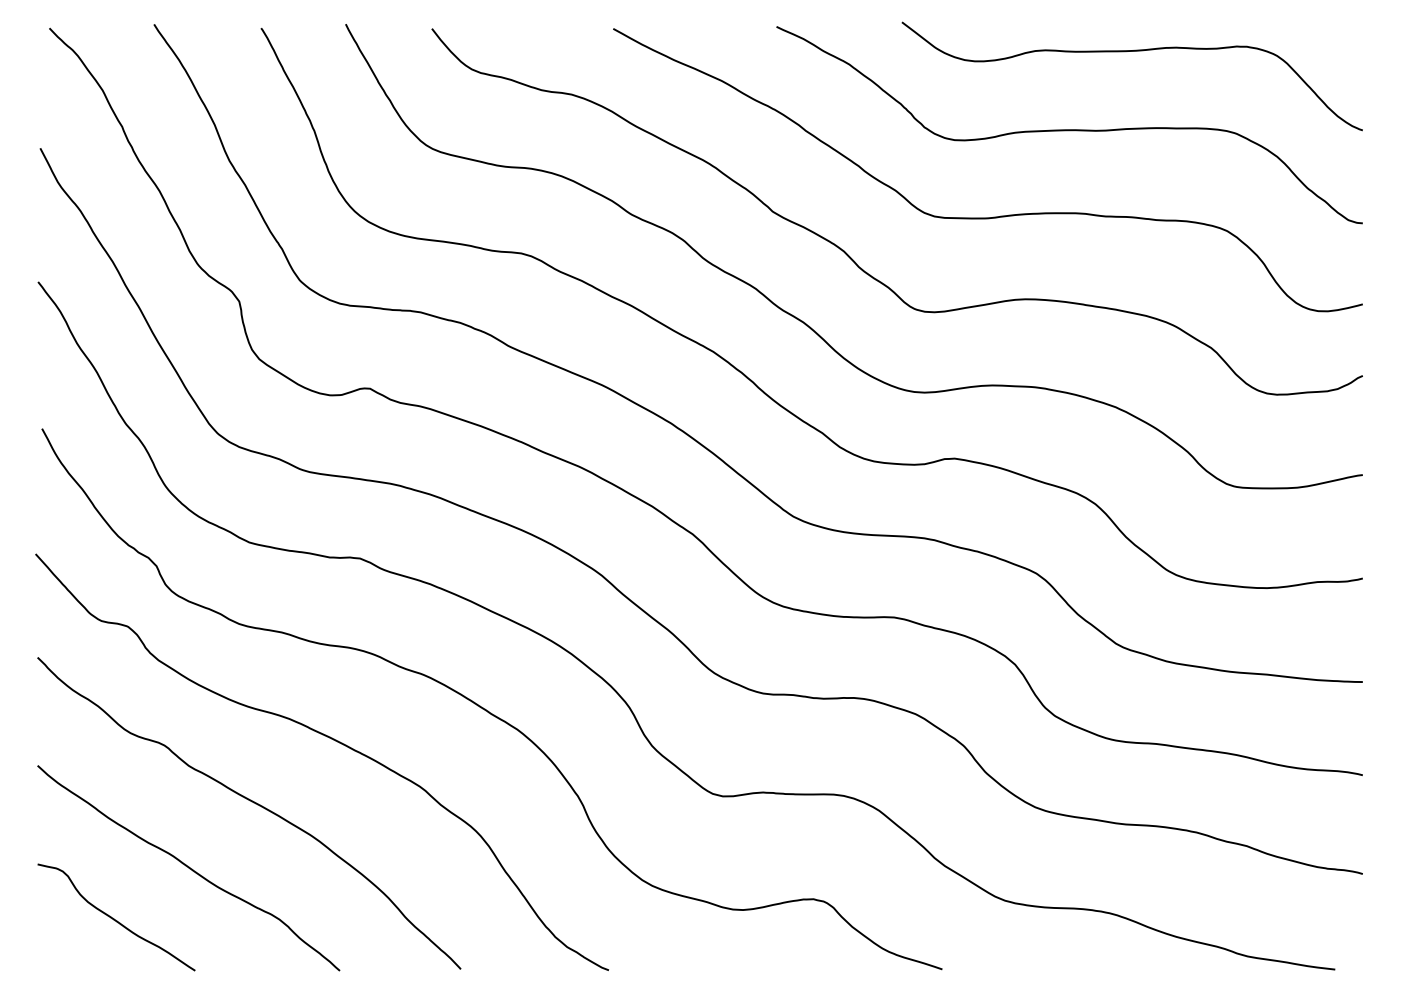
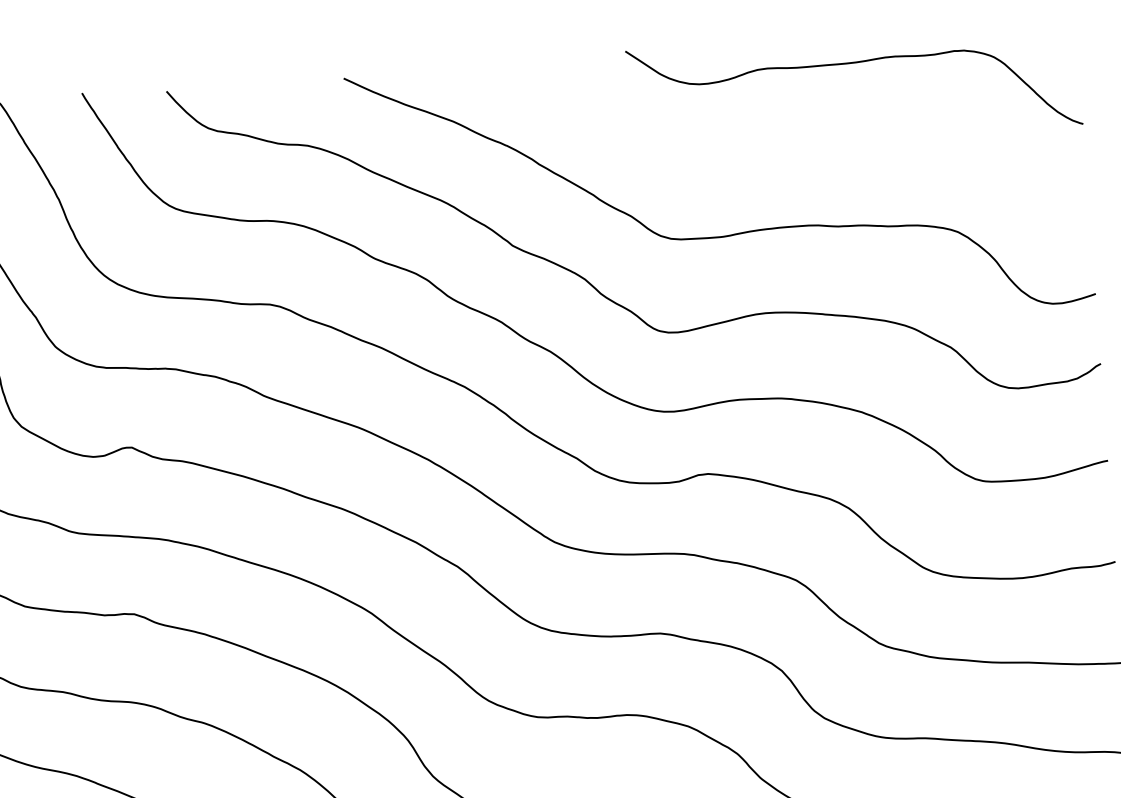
curve: (1069, 129) -> (796, 144), removed

